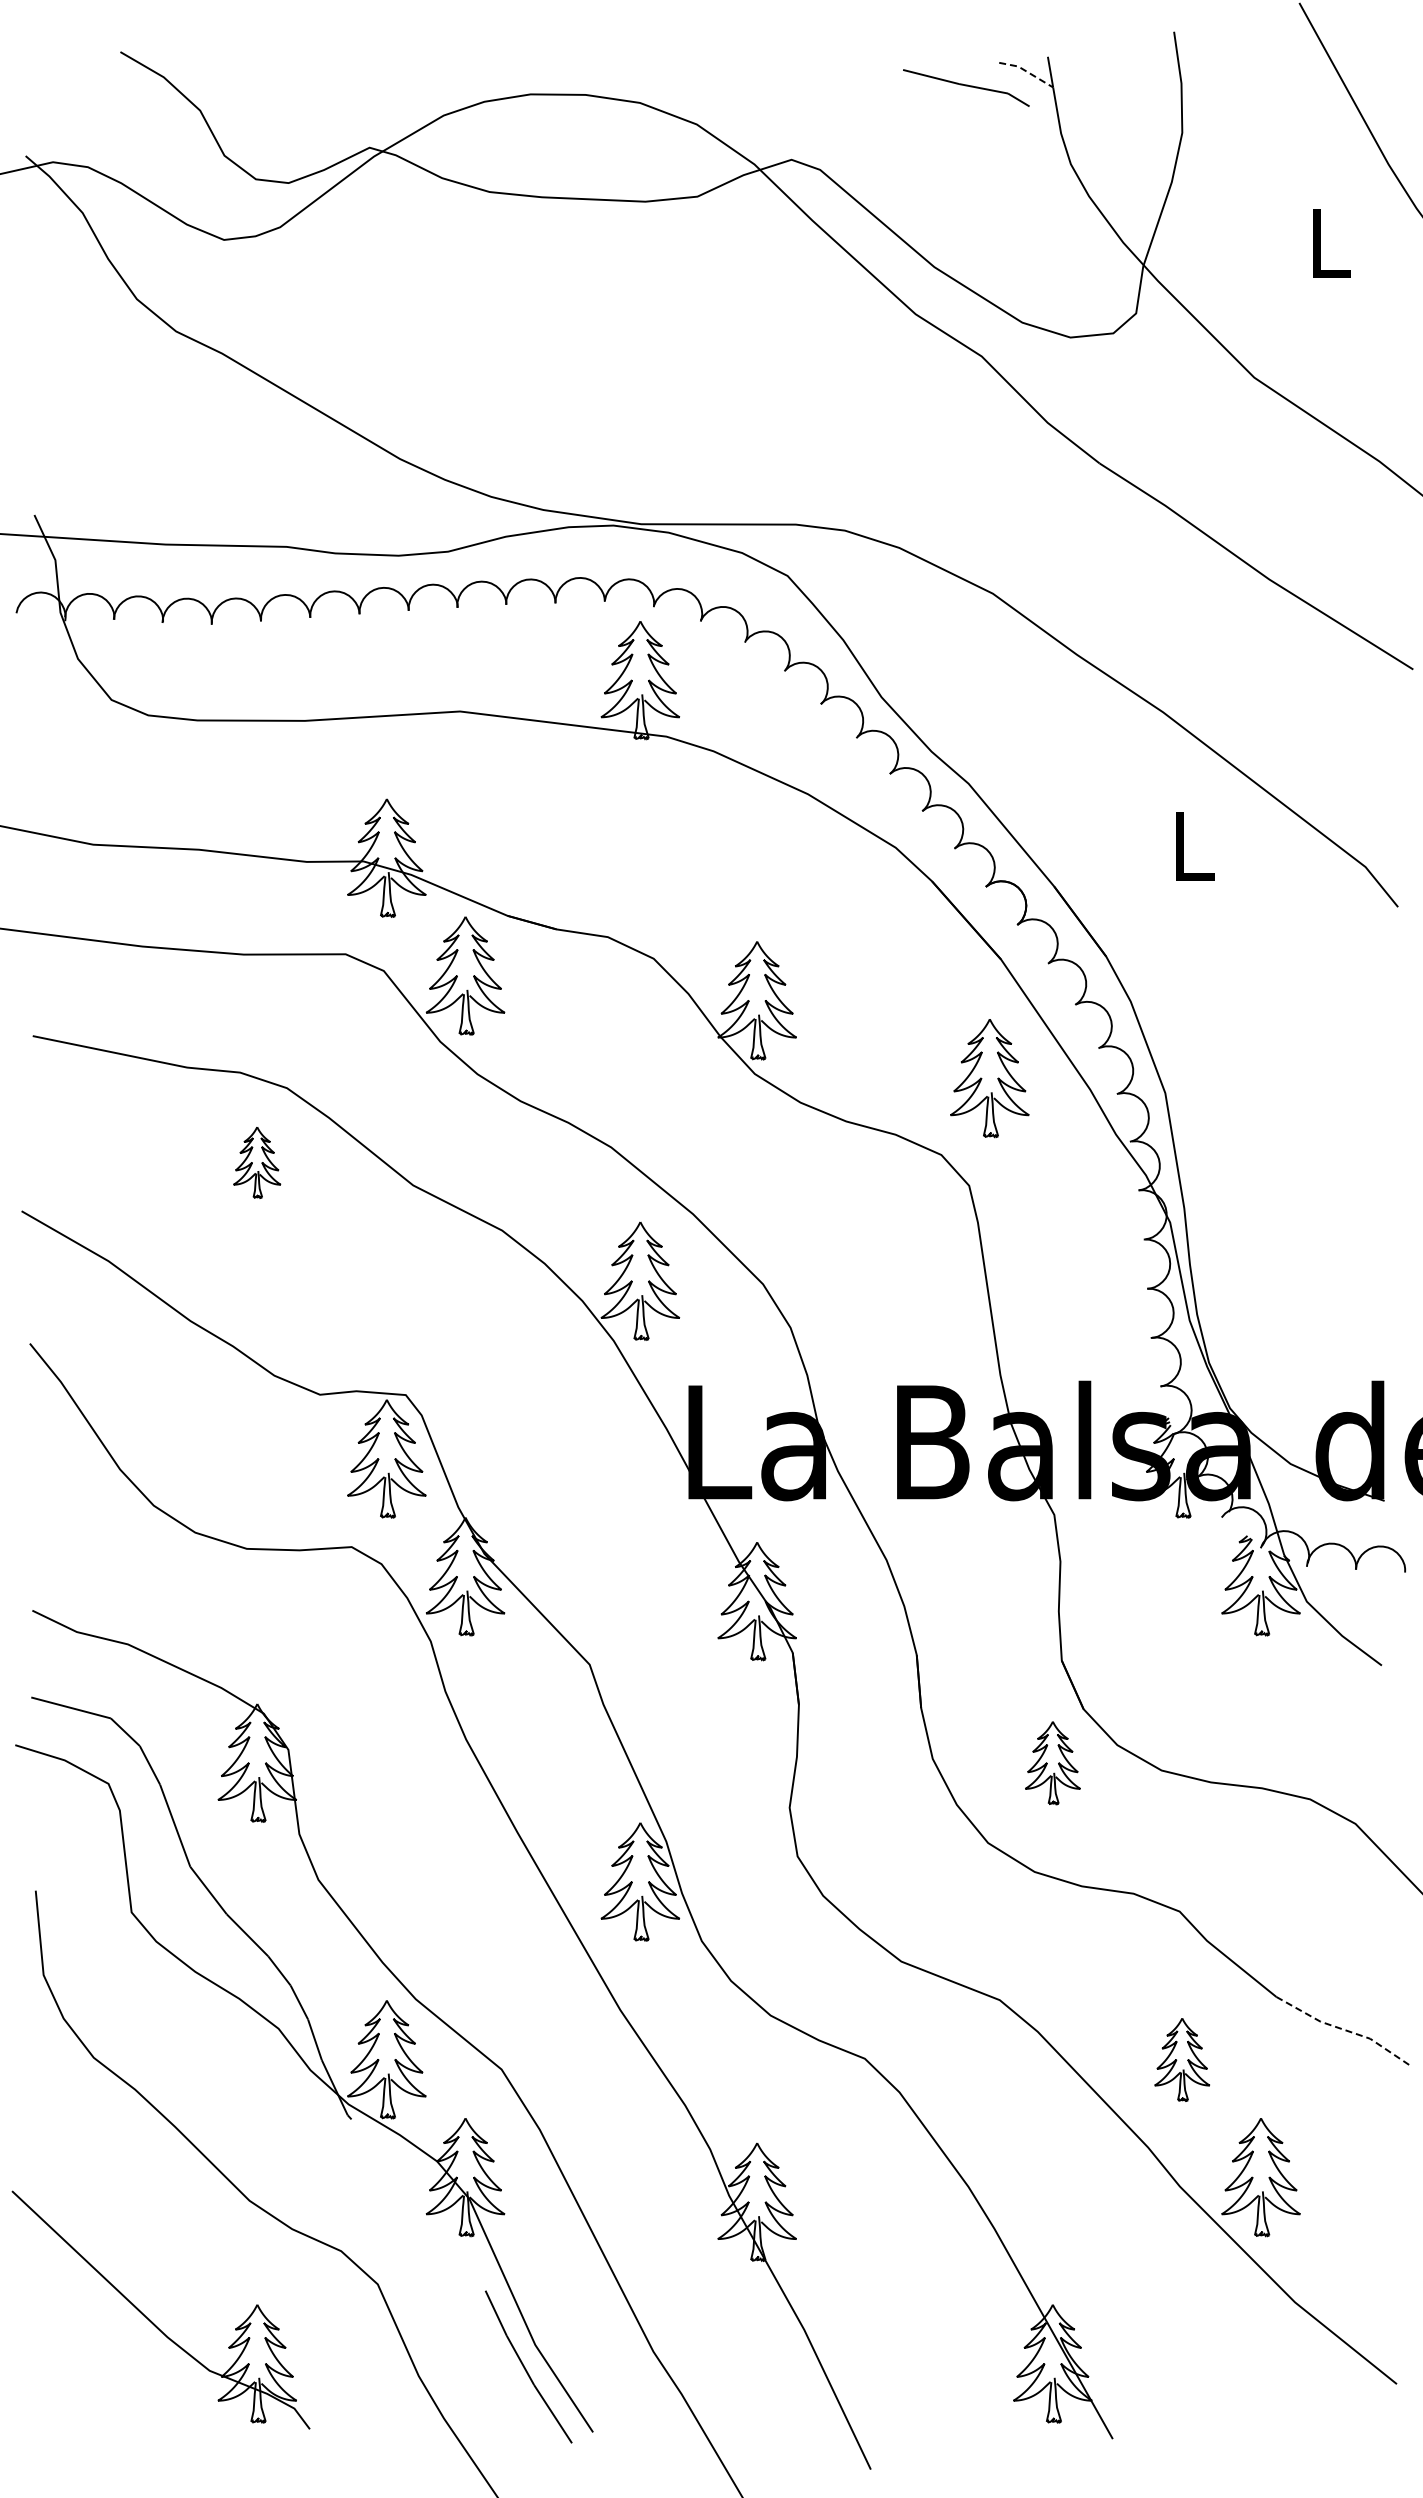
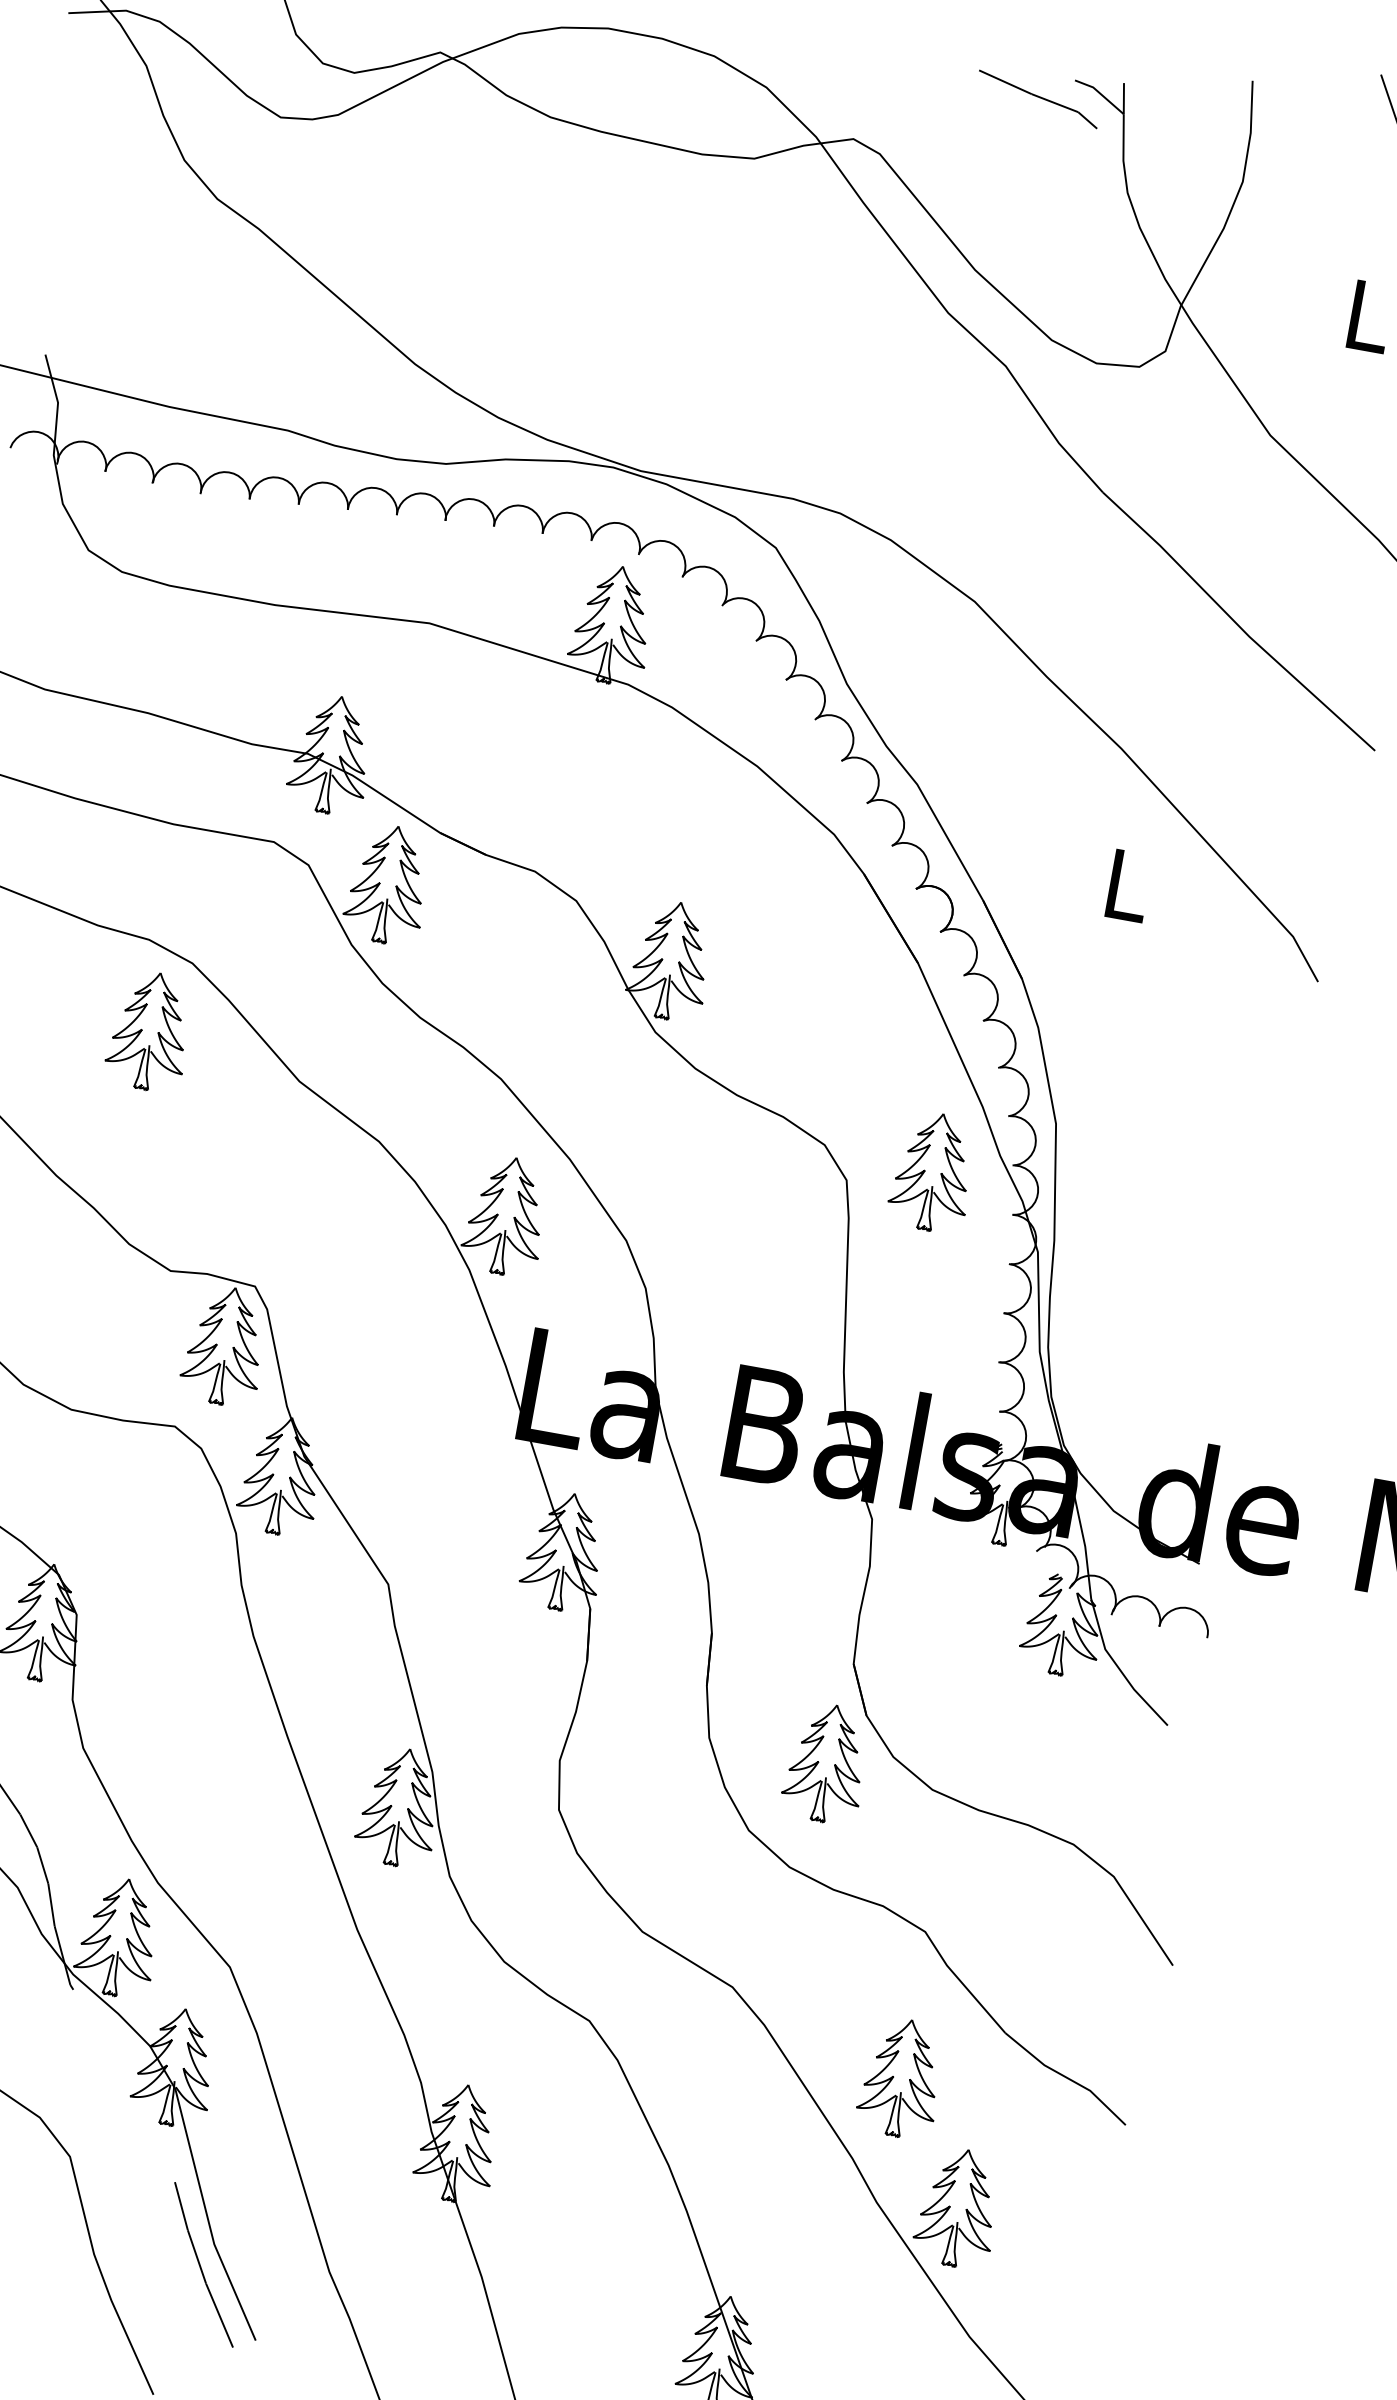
line: (1026, 71) -> (1100, 93), dashed -> solid
part: (989, 1078) -> (932, 1172), moved
part: (256, 1162) -> (149, 1031), size x1.67
part: (1052, 1762) -> (826, 1762), size x1.43
line: (1344, 2030) -> (1066, 2078), dashed -> solid
part: (1181, 2059) -> (900, 2077), size x1.43

